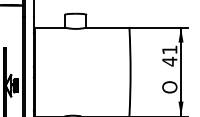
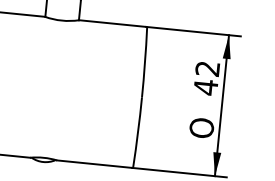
text: (169, 49) -> (207, 68), 41 -> 42

